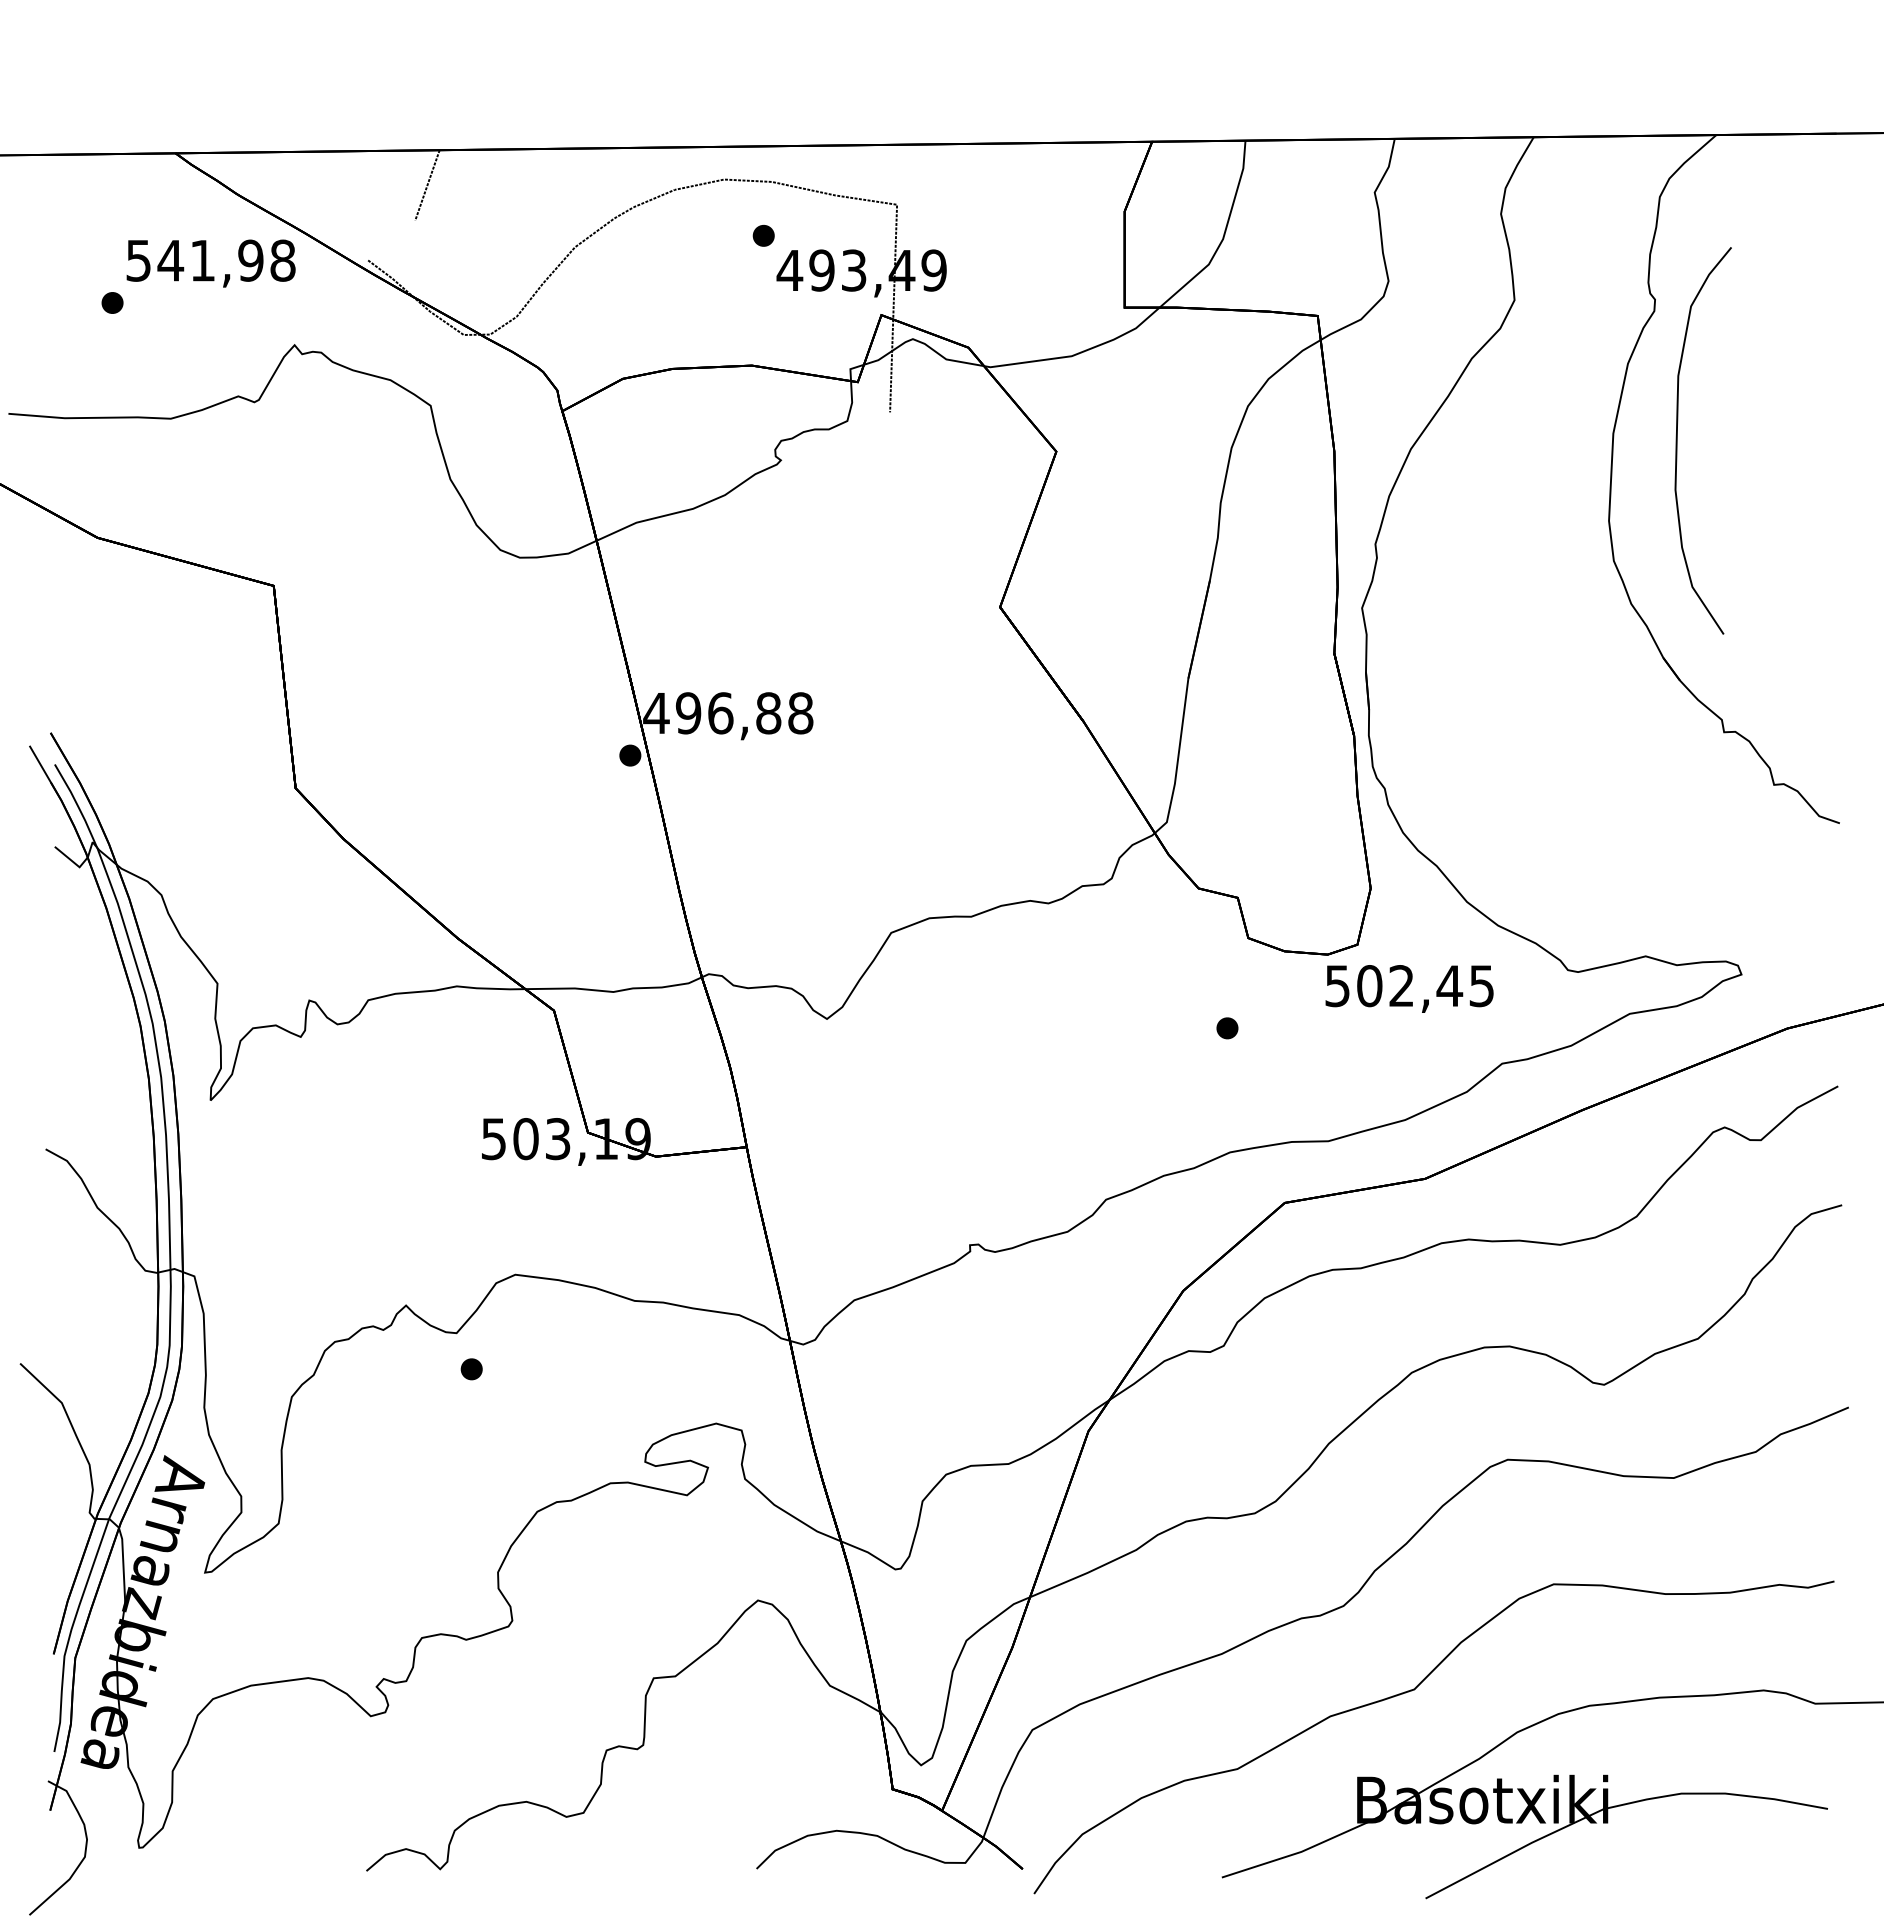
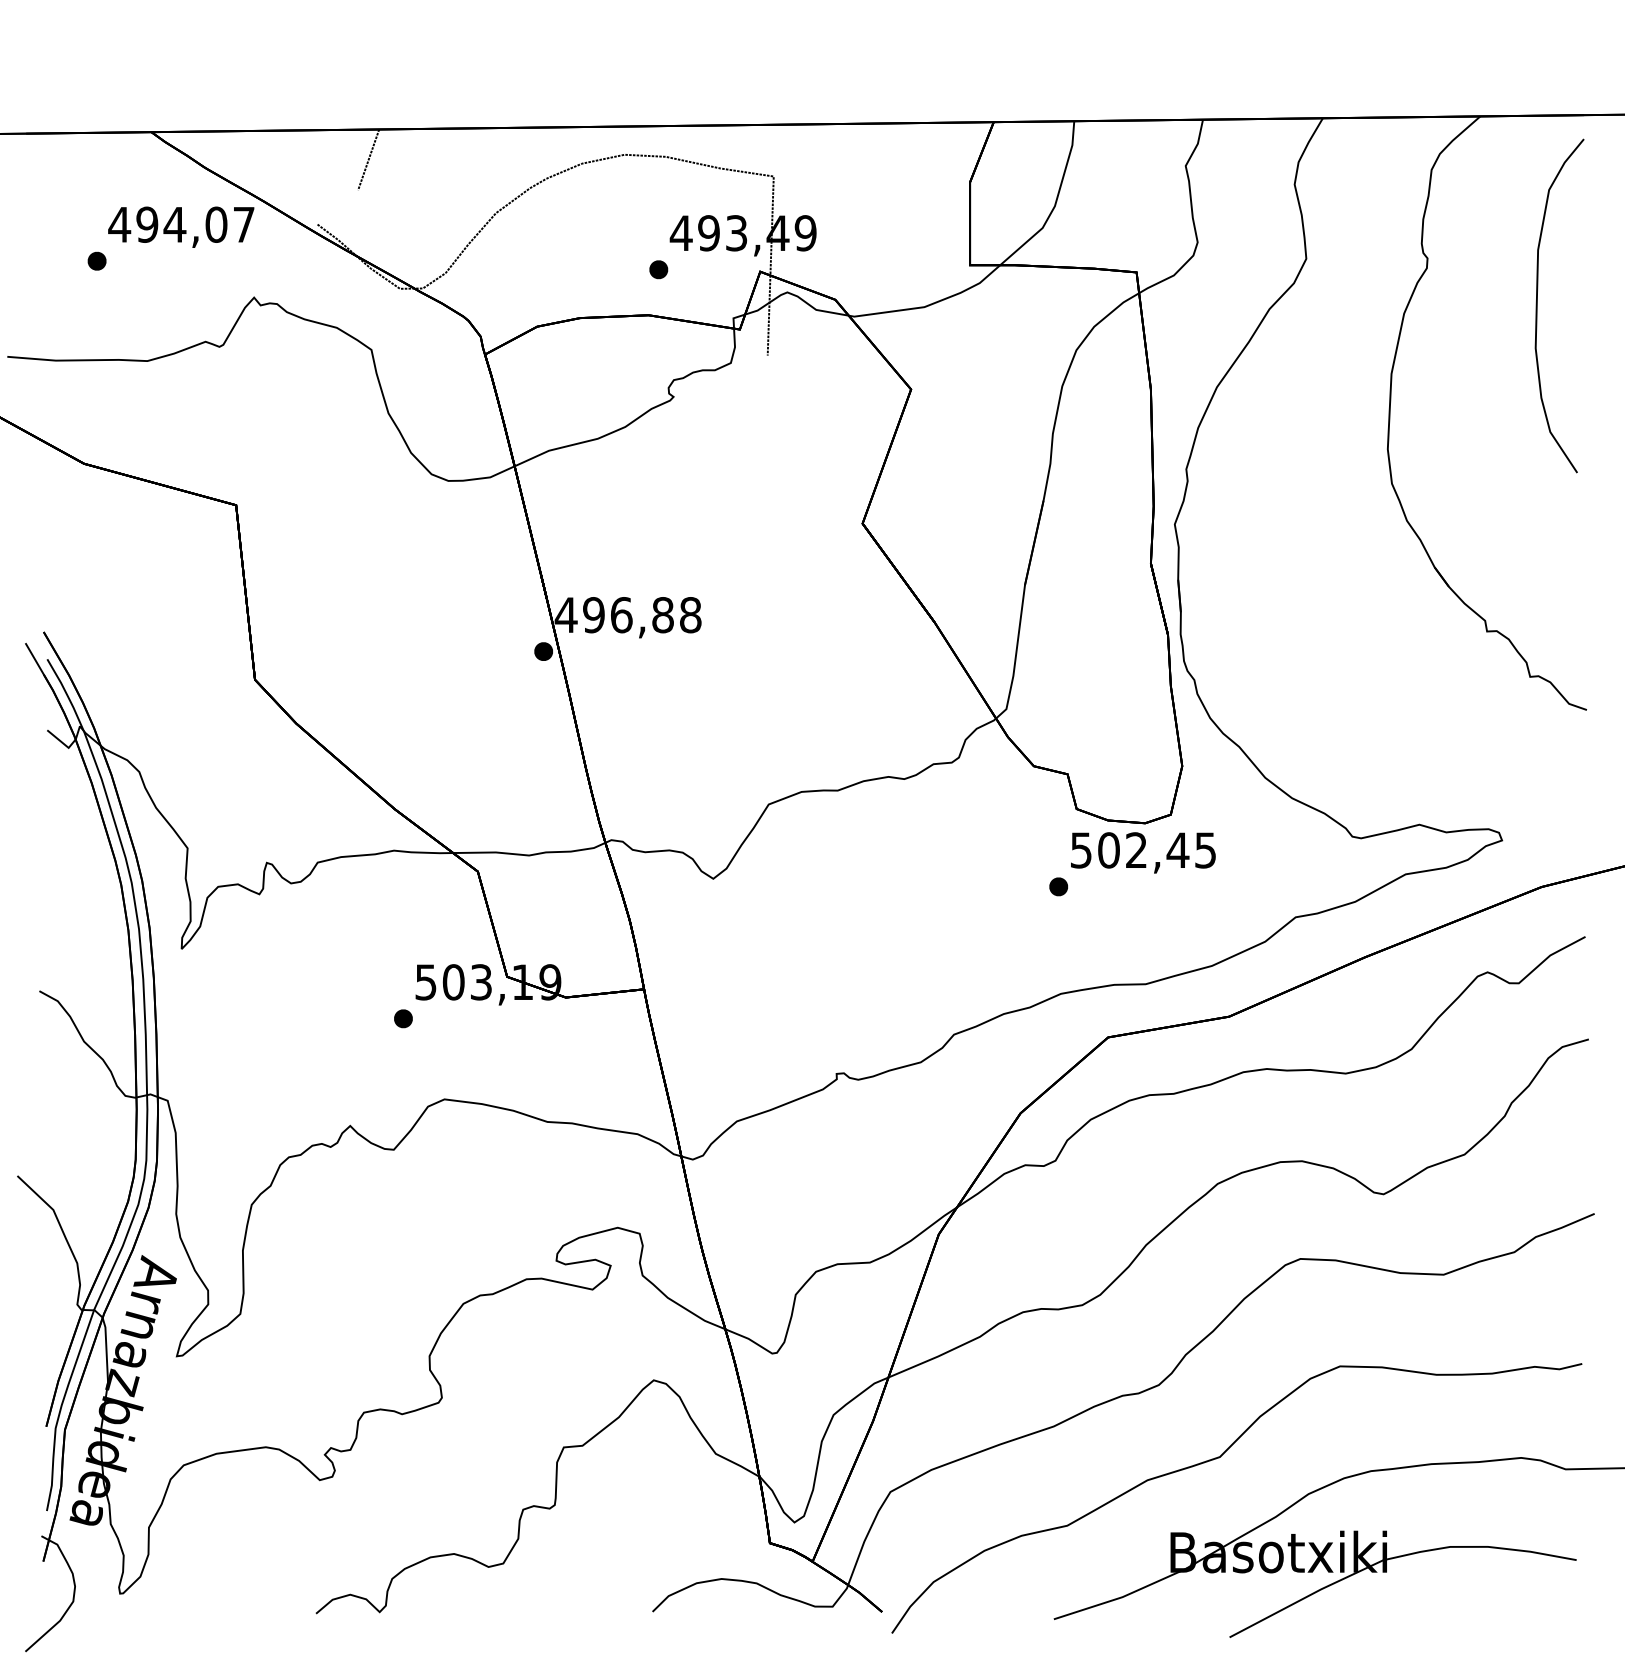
part: (763, 235) -> (658, 269), moved
text: (210, 260) -> (181, 224), 541,98 -> 494,07
part: (1677, 440) -> (1537, 305), moved
text: (1409, 988) -> (1143, 852), moved
part: (471, 1369) -> (403, 1018), moved

